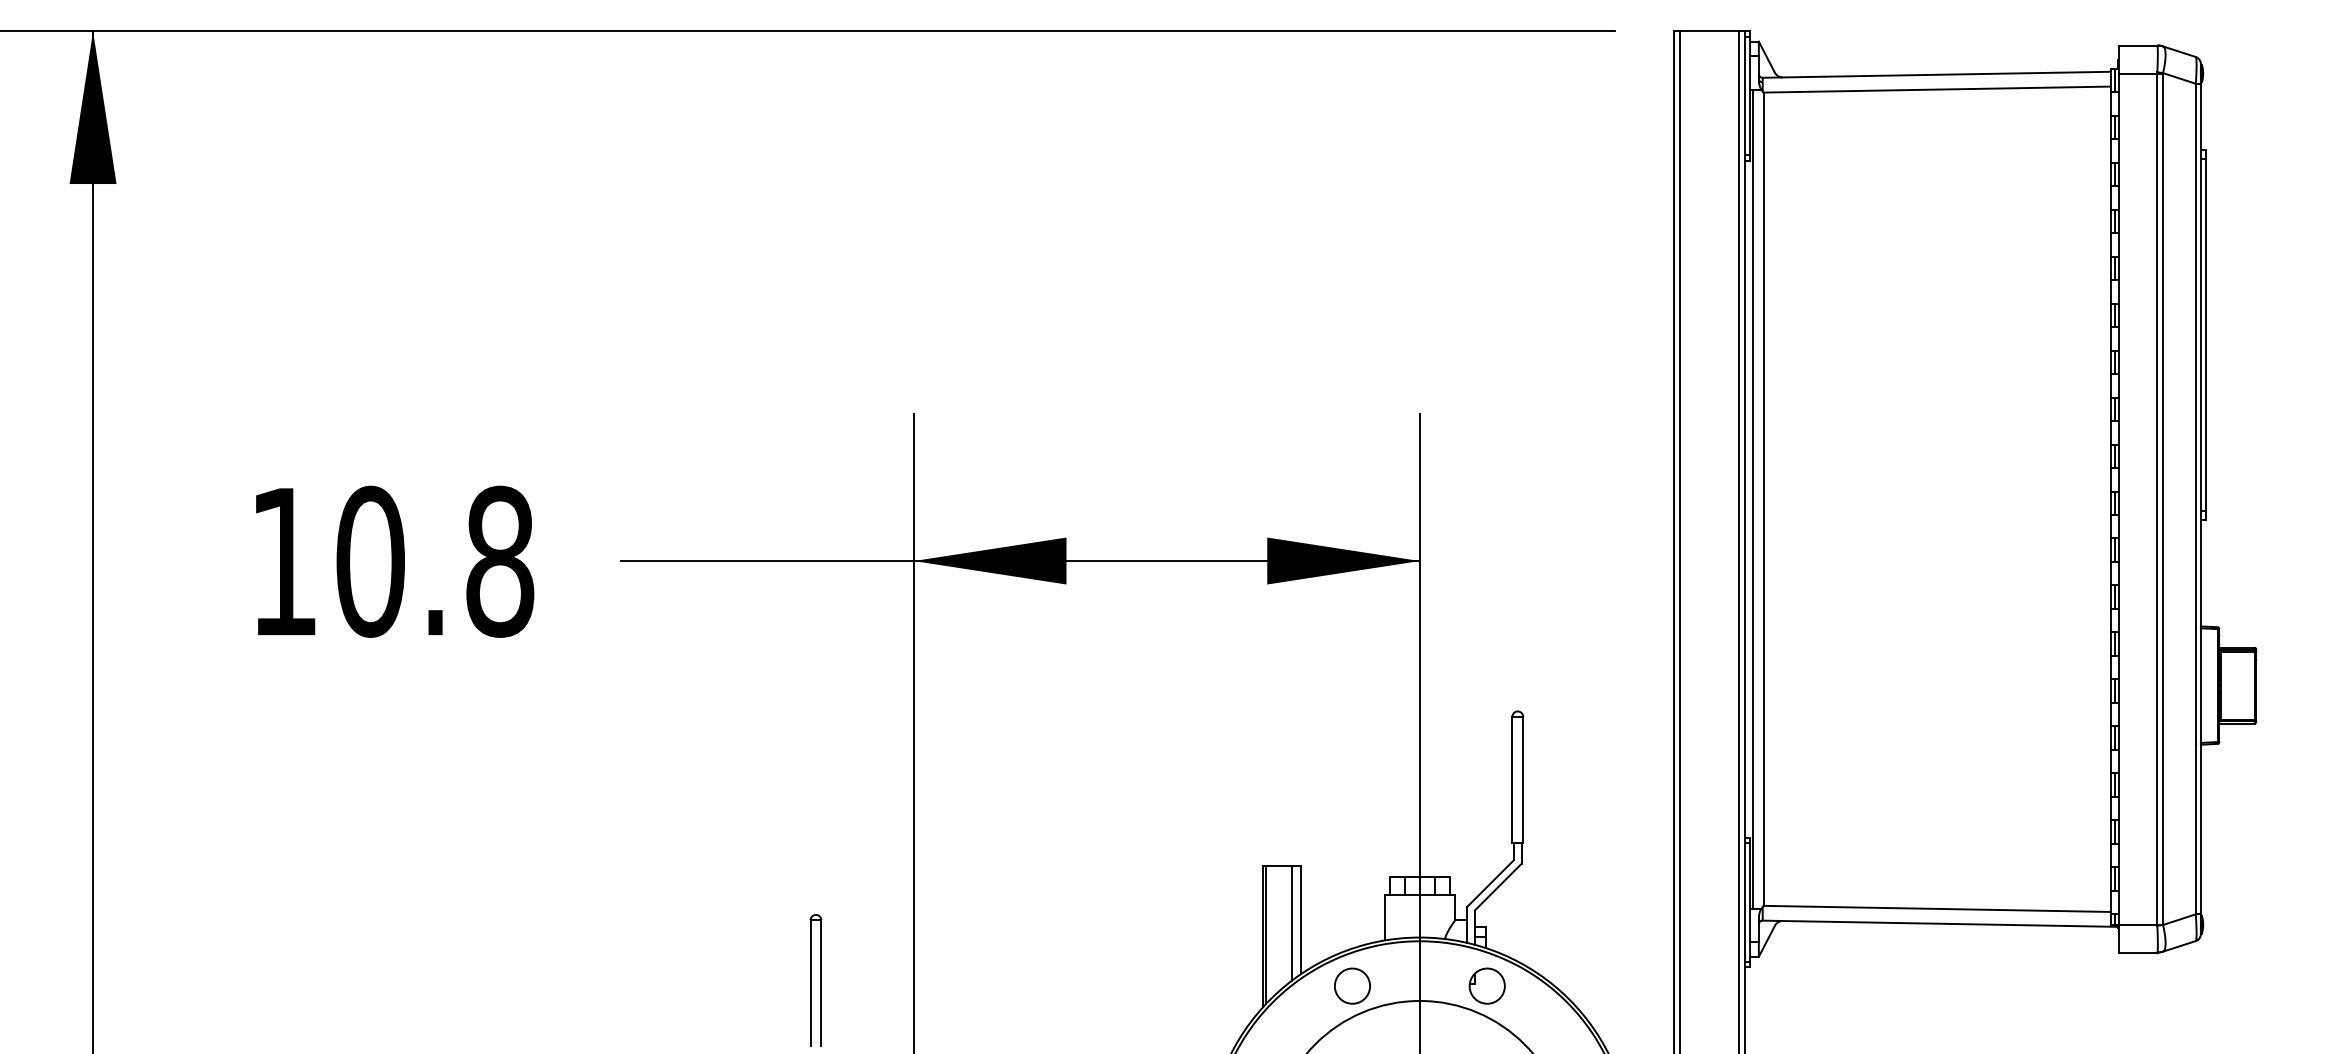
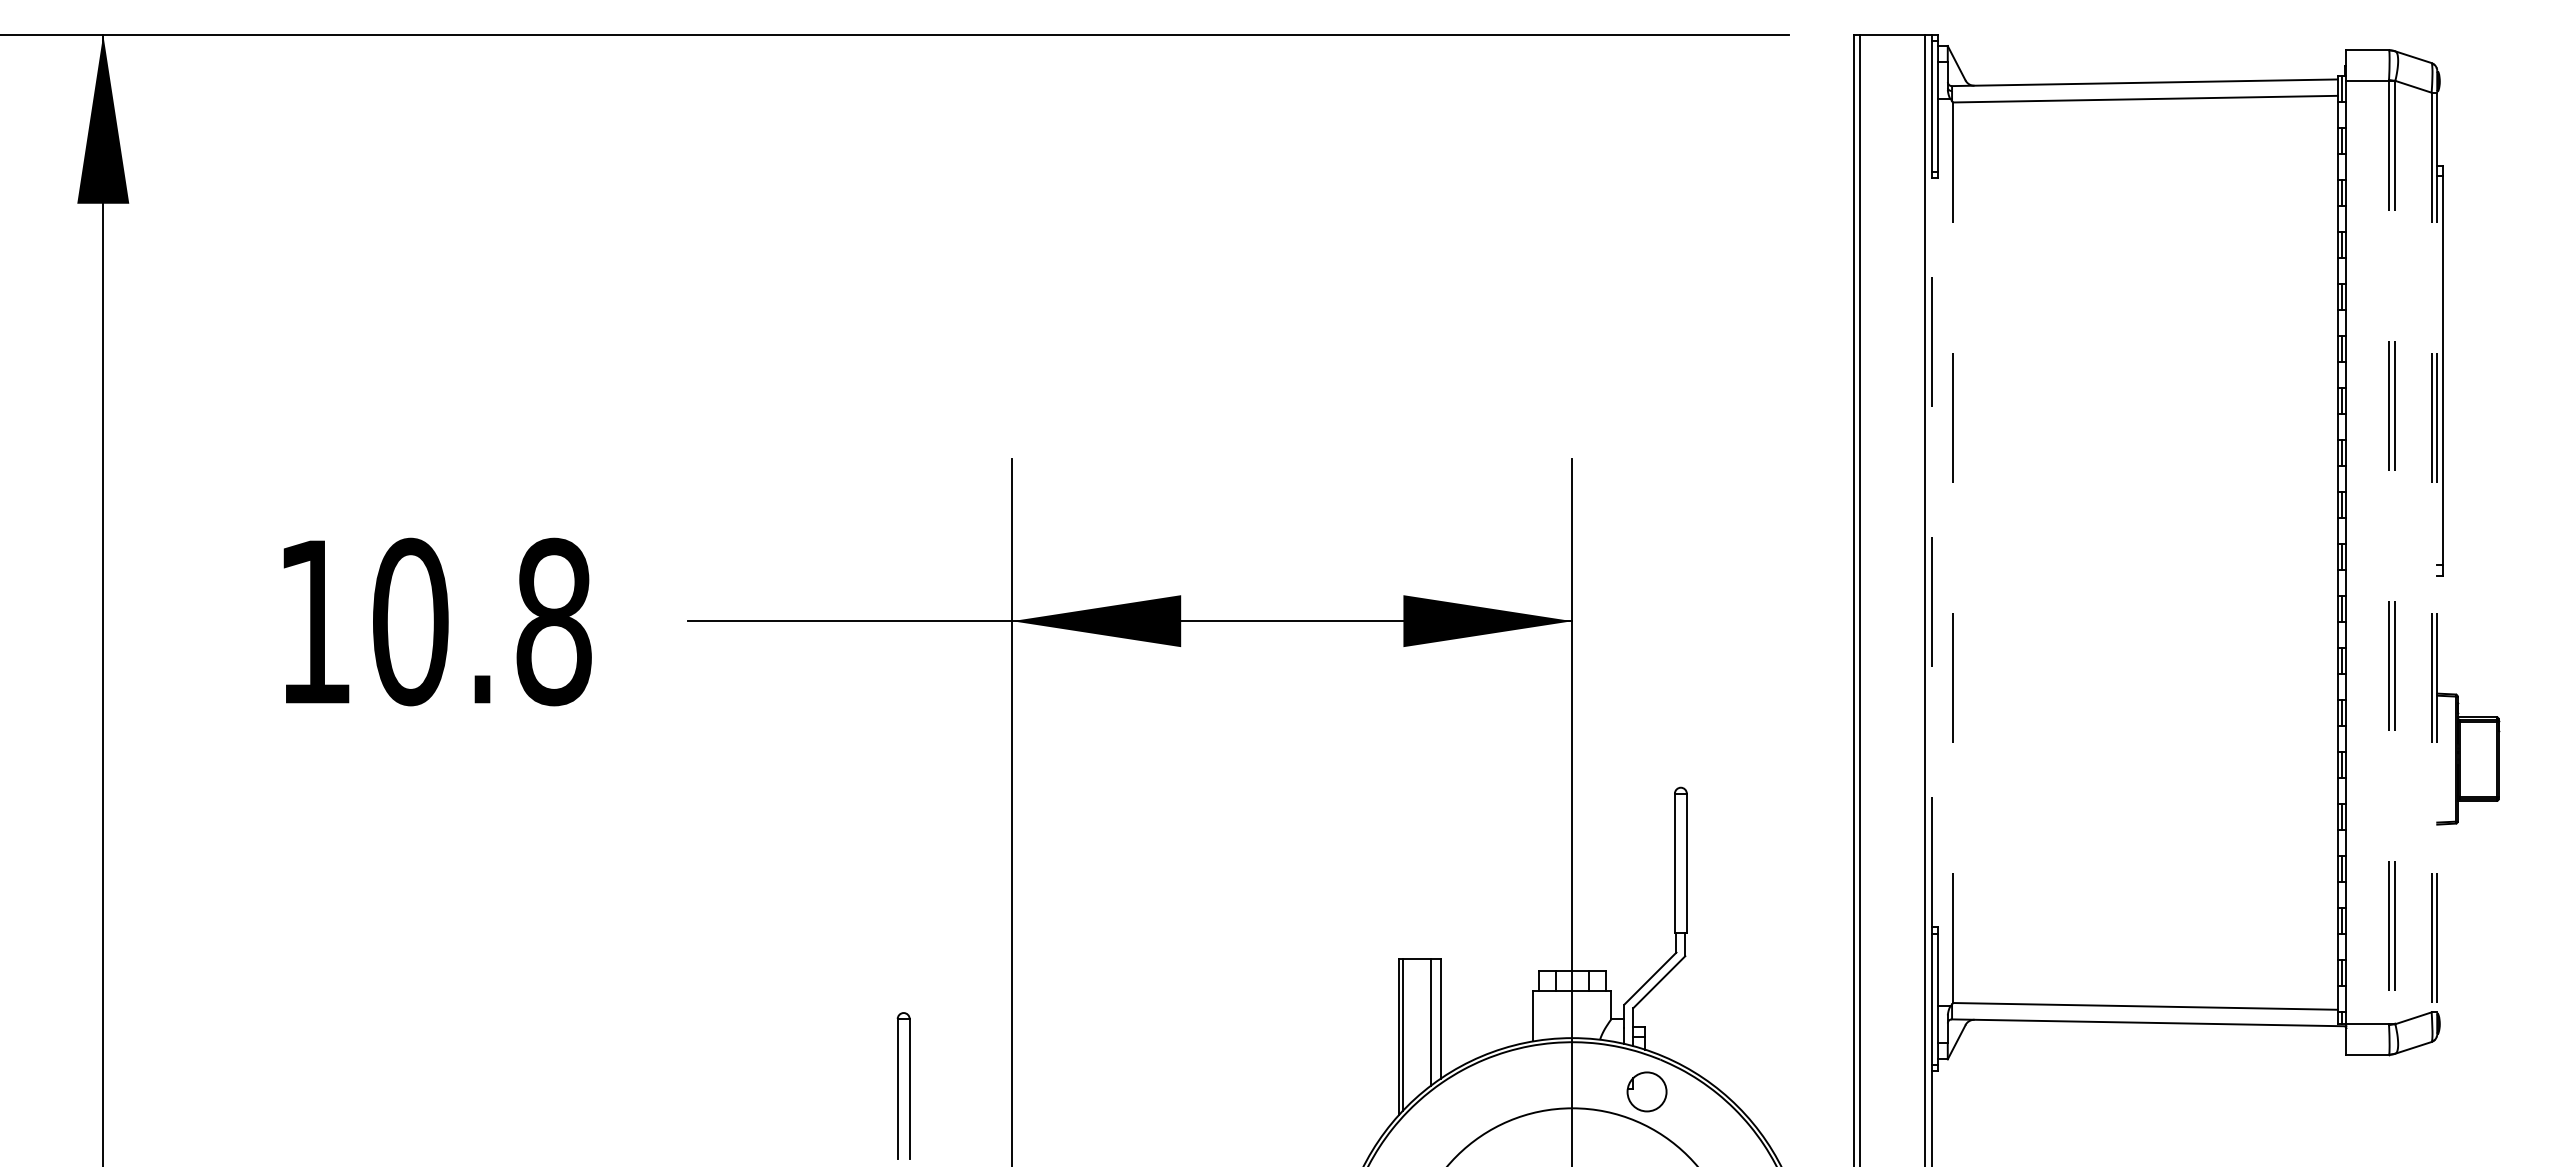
line: (1744, 499) -> (1931, 552), solid -> dashed
line: (1753, 499) -> (1941, 552), removed
line: (1764, 499) -> (1953, 552), solid -> dashed
line: (2157, 499) -> (2389, 553), solid -> dashed
line: (2163, 499) -> (2395, 553), solid -> dashed
line: (2195, 499) -> (2431, 552), solid -> dashed
line: (2201, 499) -> (2437, 552), solid -> dashed
circle: (1352, 985) -> (1497, 1091), removed

